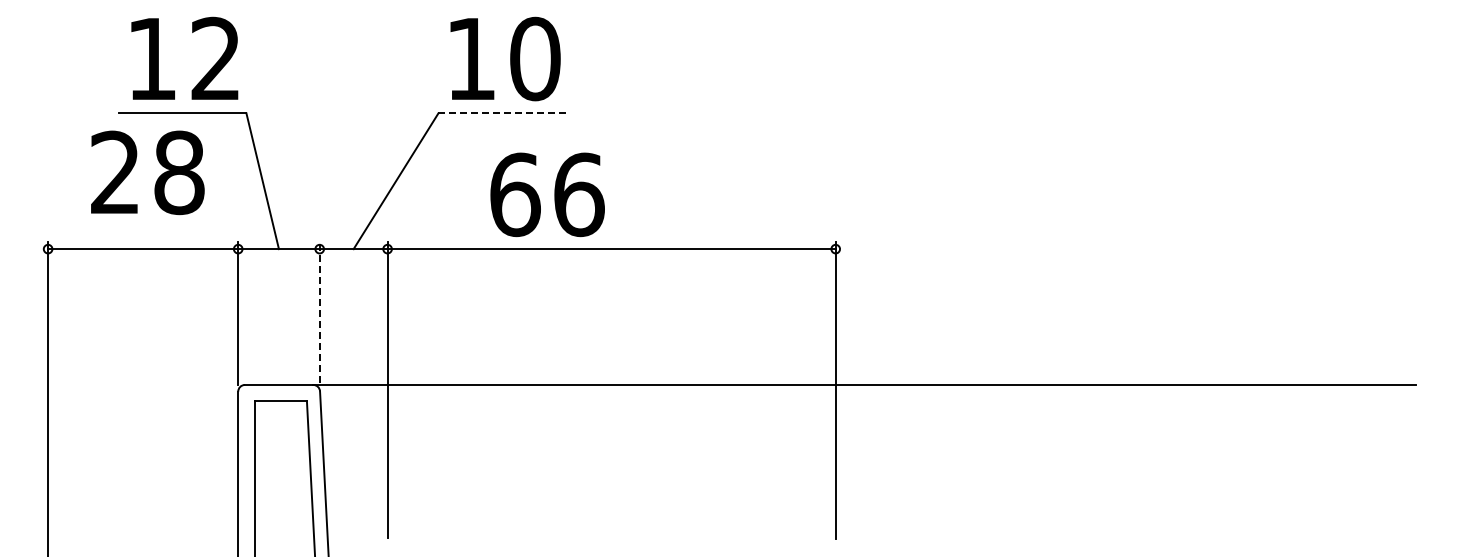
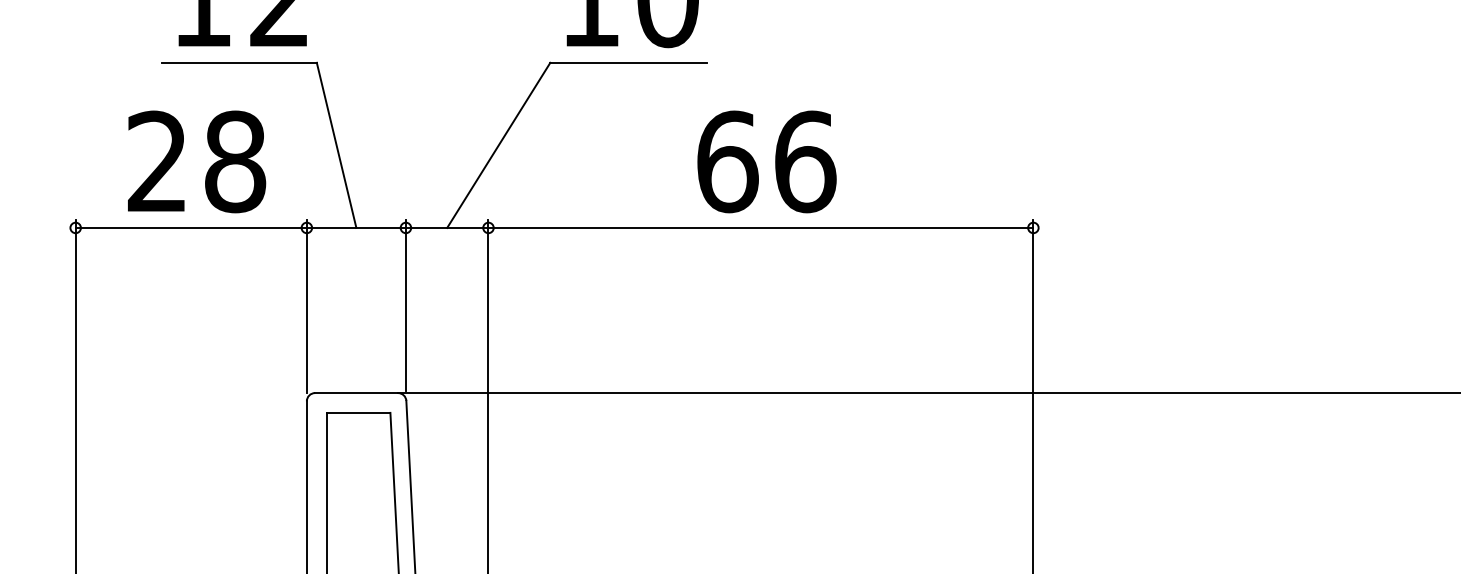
line: (502, 113) -> (628, 63), dashed -> solid
text: (147, 172) -> (196, 161), moved
text: (547, 194) -> (766, 161), moved
line: (319, 312) -> (405, 304), dashed -> solid

